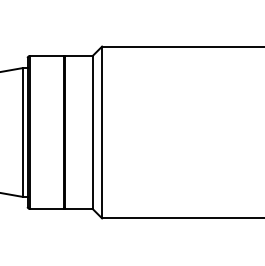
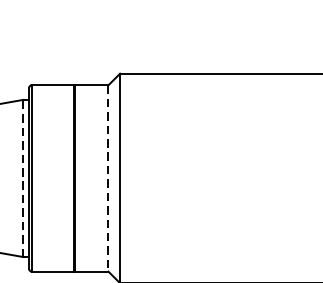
line: (22, 132) -> (22, 178), solid -> dashed
line: (92, 133) -> (108, 179), solid -> dashed

